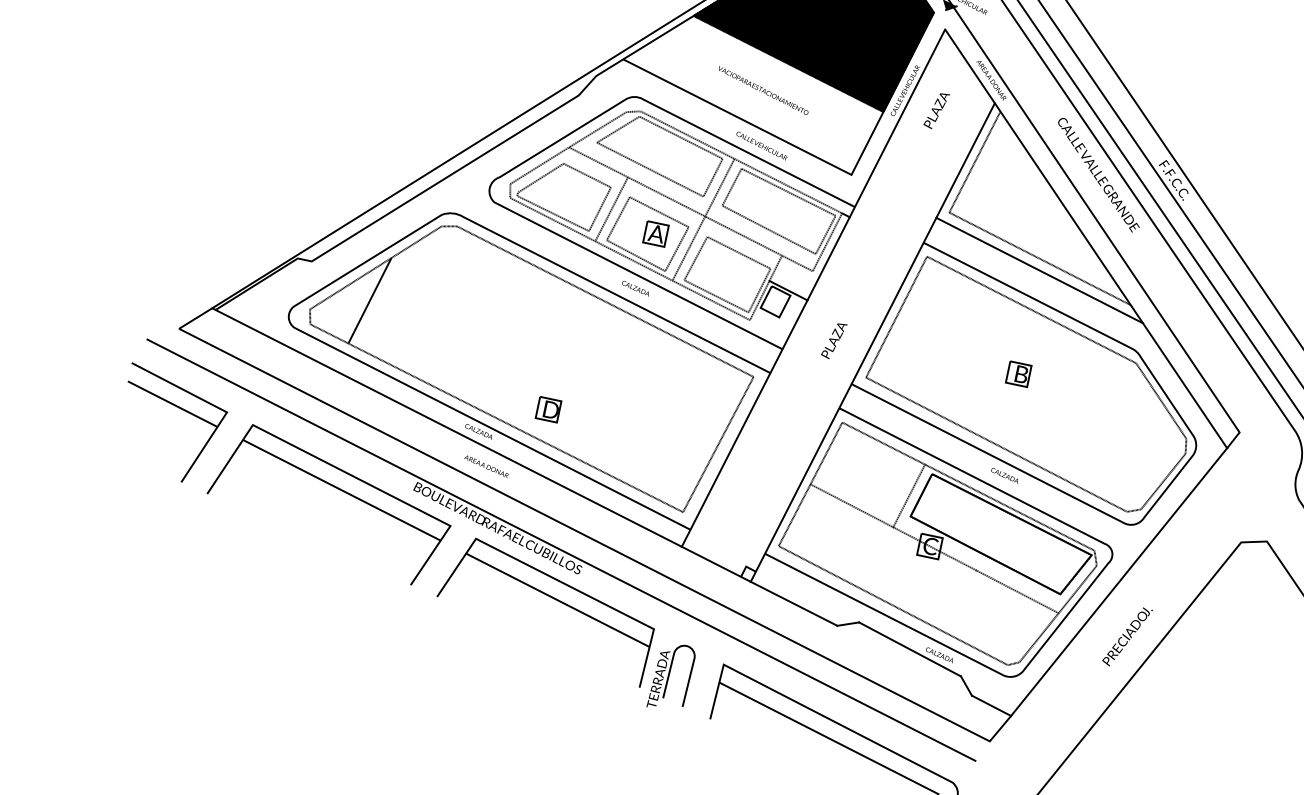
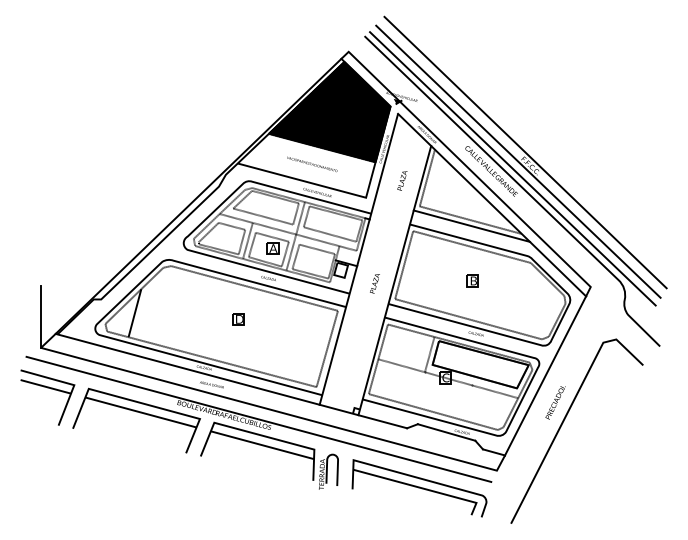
text: (936, 109) -> (402, 180), moved
line: (192, 269) -> (41, 316), added
part: (548, 409) -> (238, 319), moved

